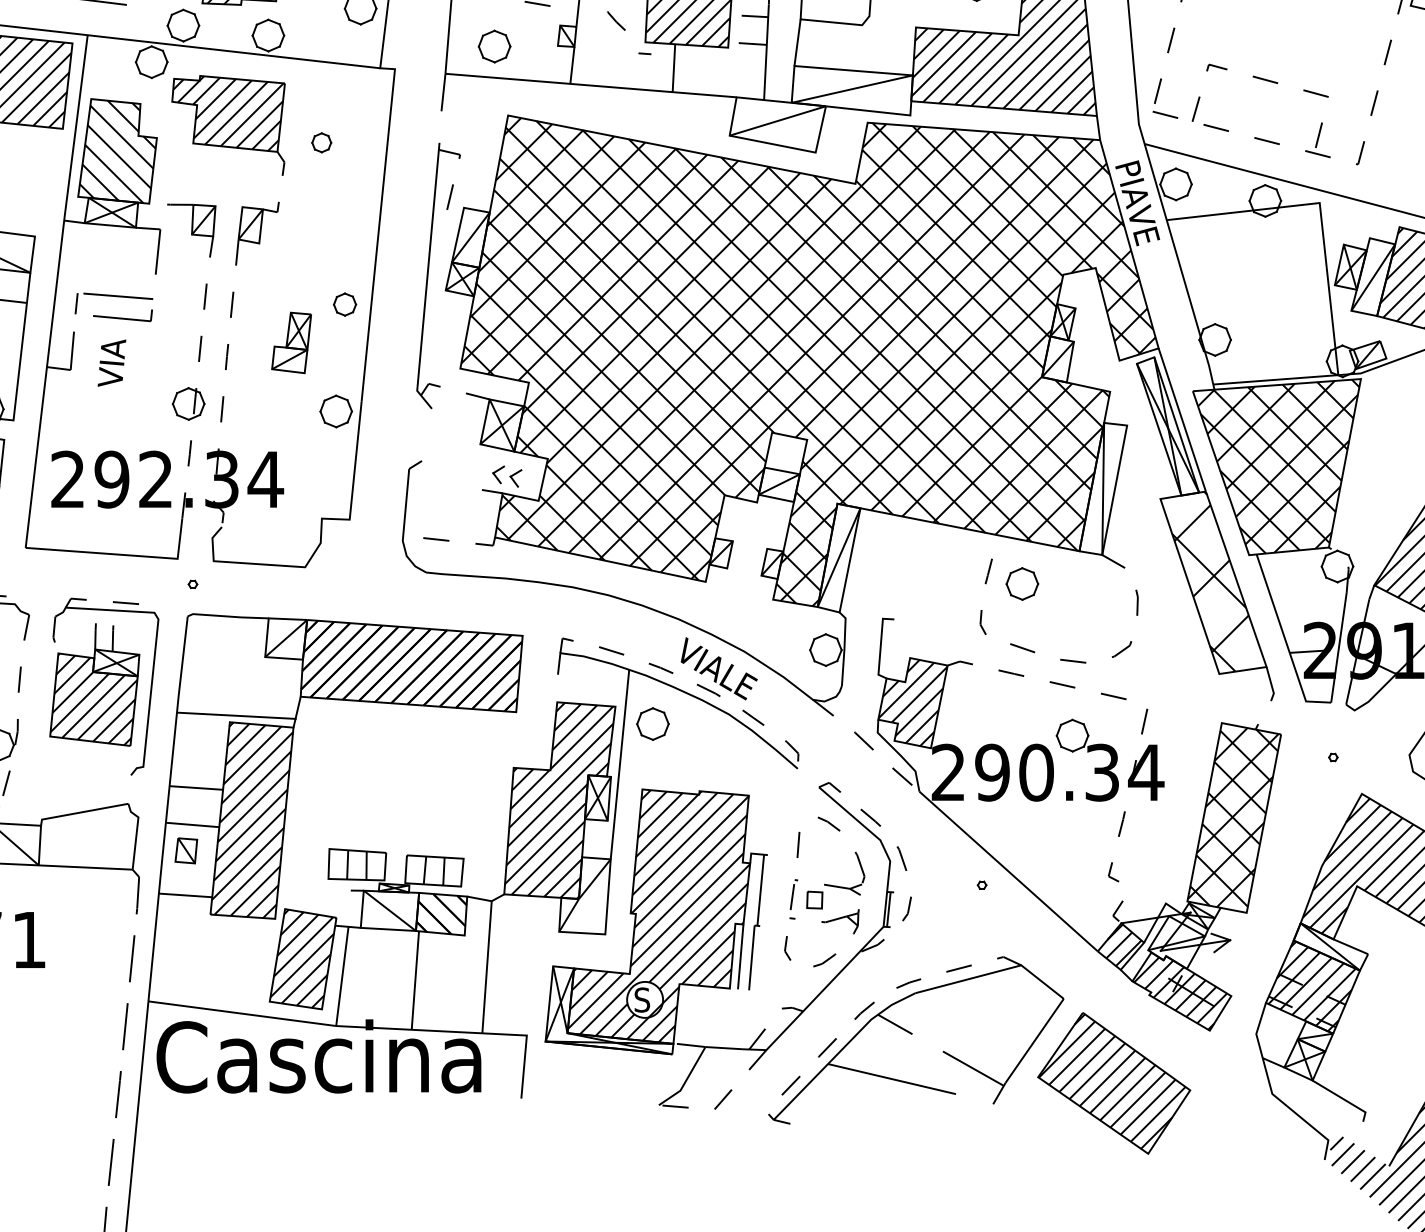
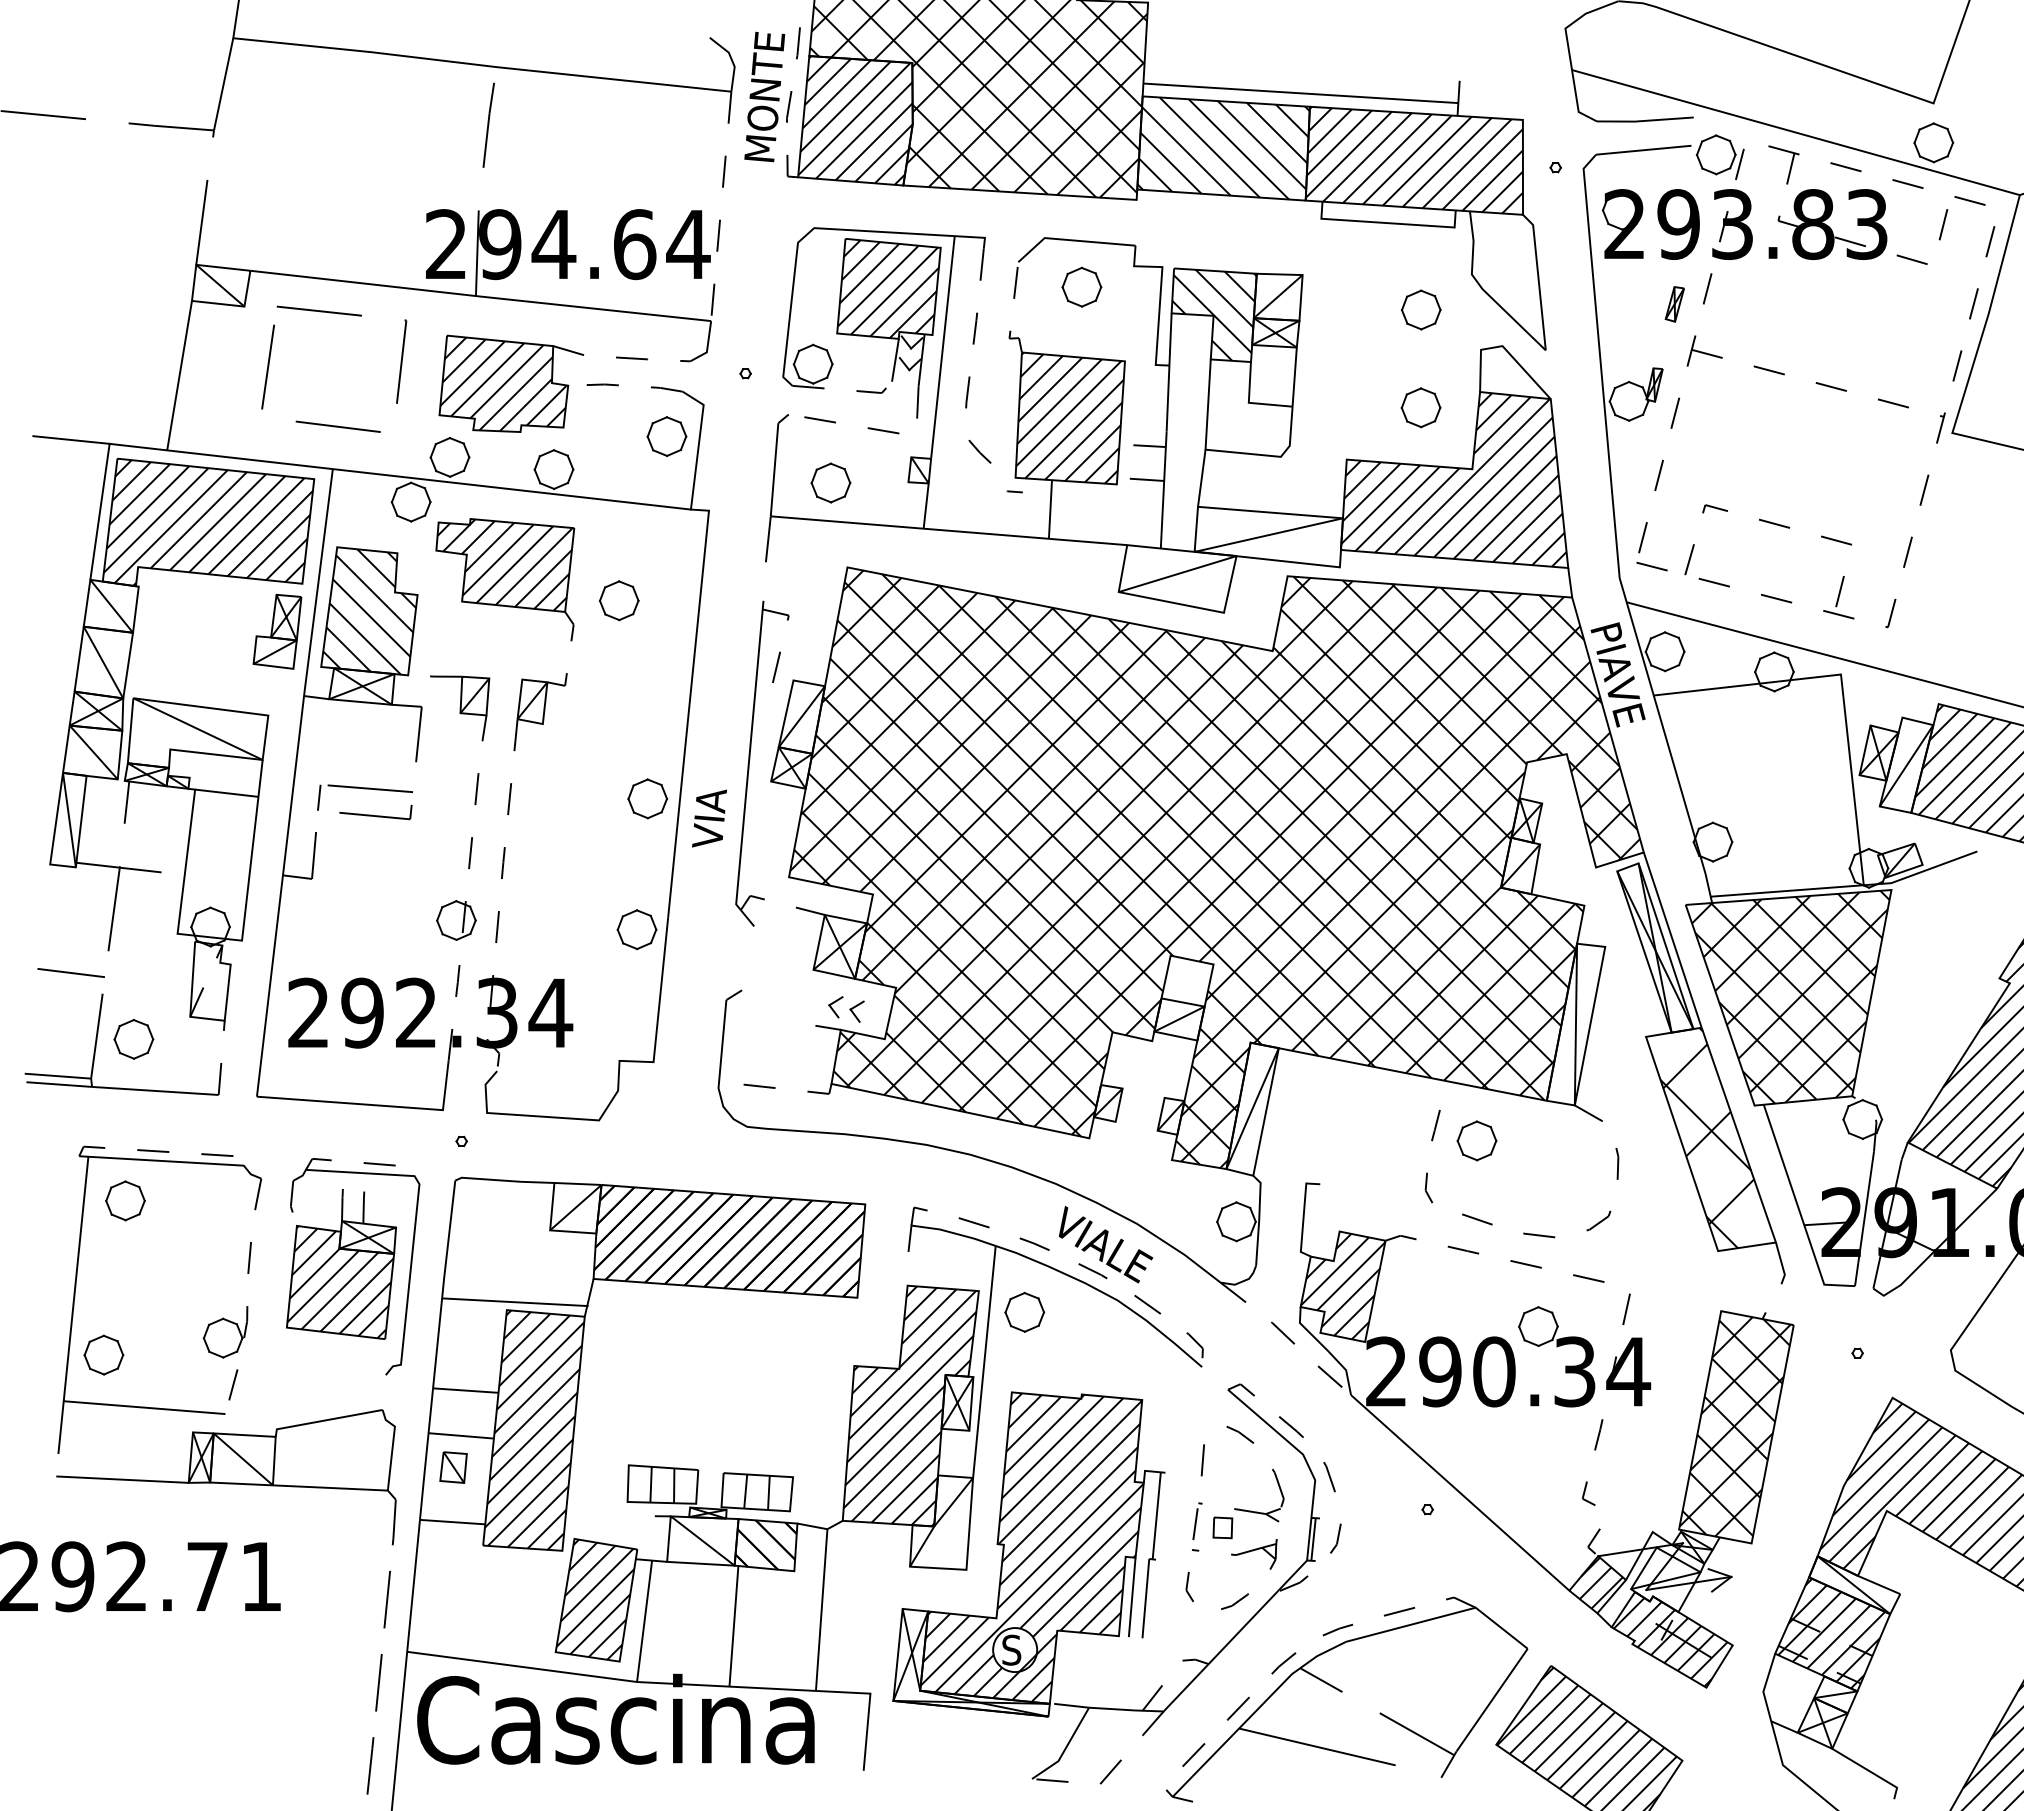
part: (321, 142) -> (619, 600), size x1.67
part: (344, 304) -> (647, 798), size x1.43
part: (291, 342) -> (277, 631), moved
text: (111, 363) -> (709, 818), moved

